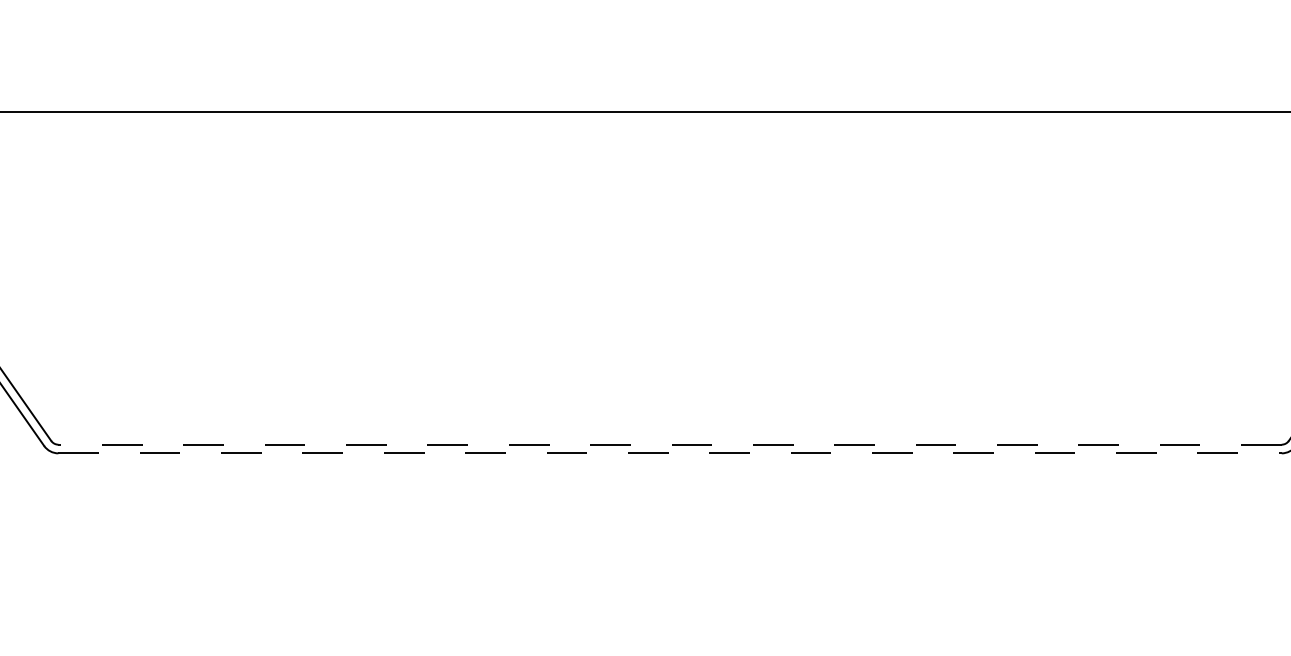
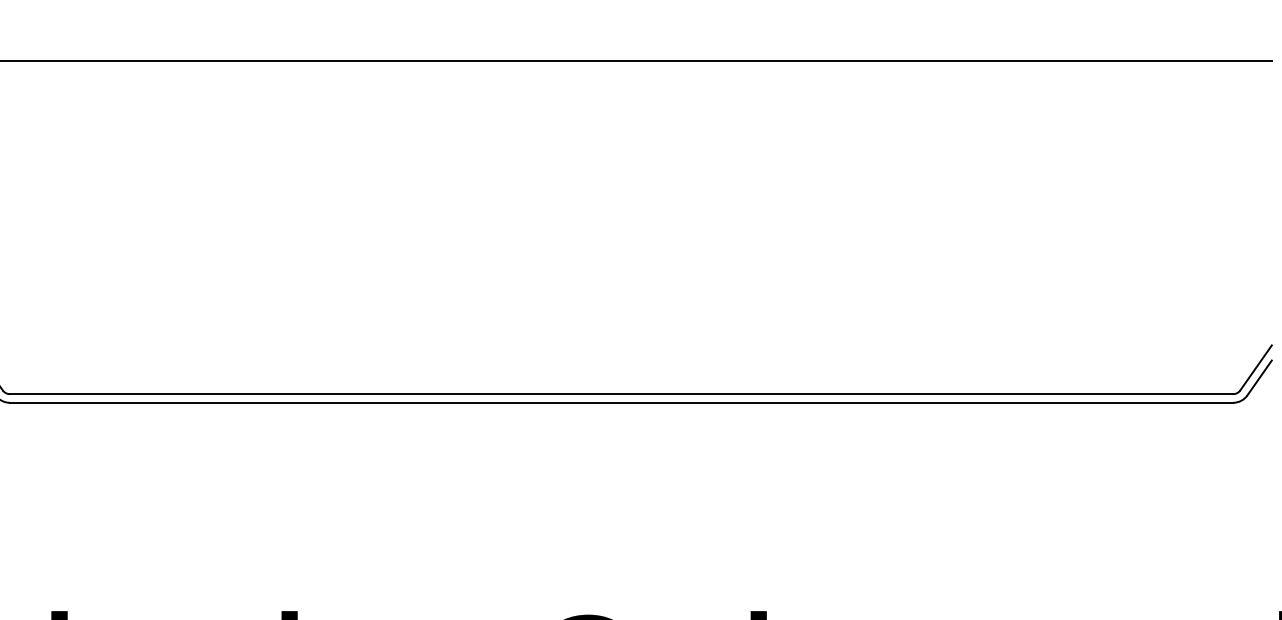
line: (670, 444) -> (622, 393), dashed -> solid
line: (670, 453) -> (622, 402), dashed -> solid

